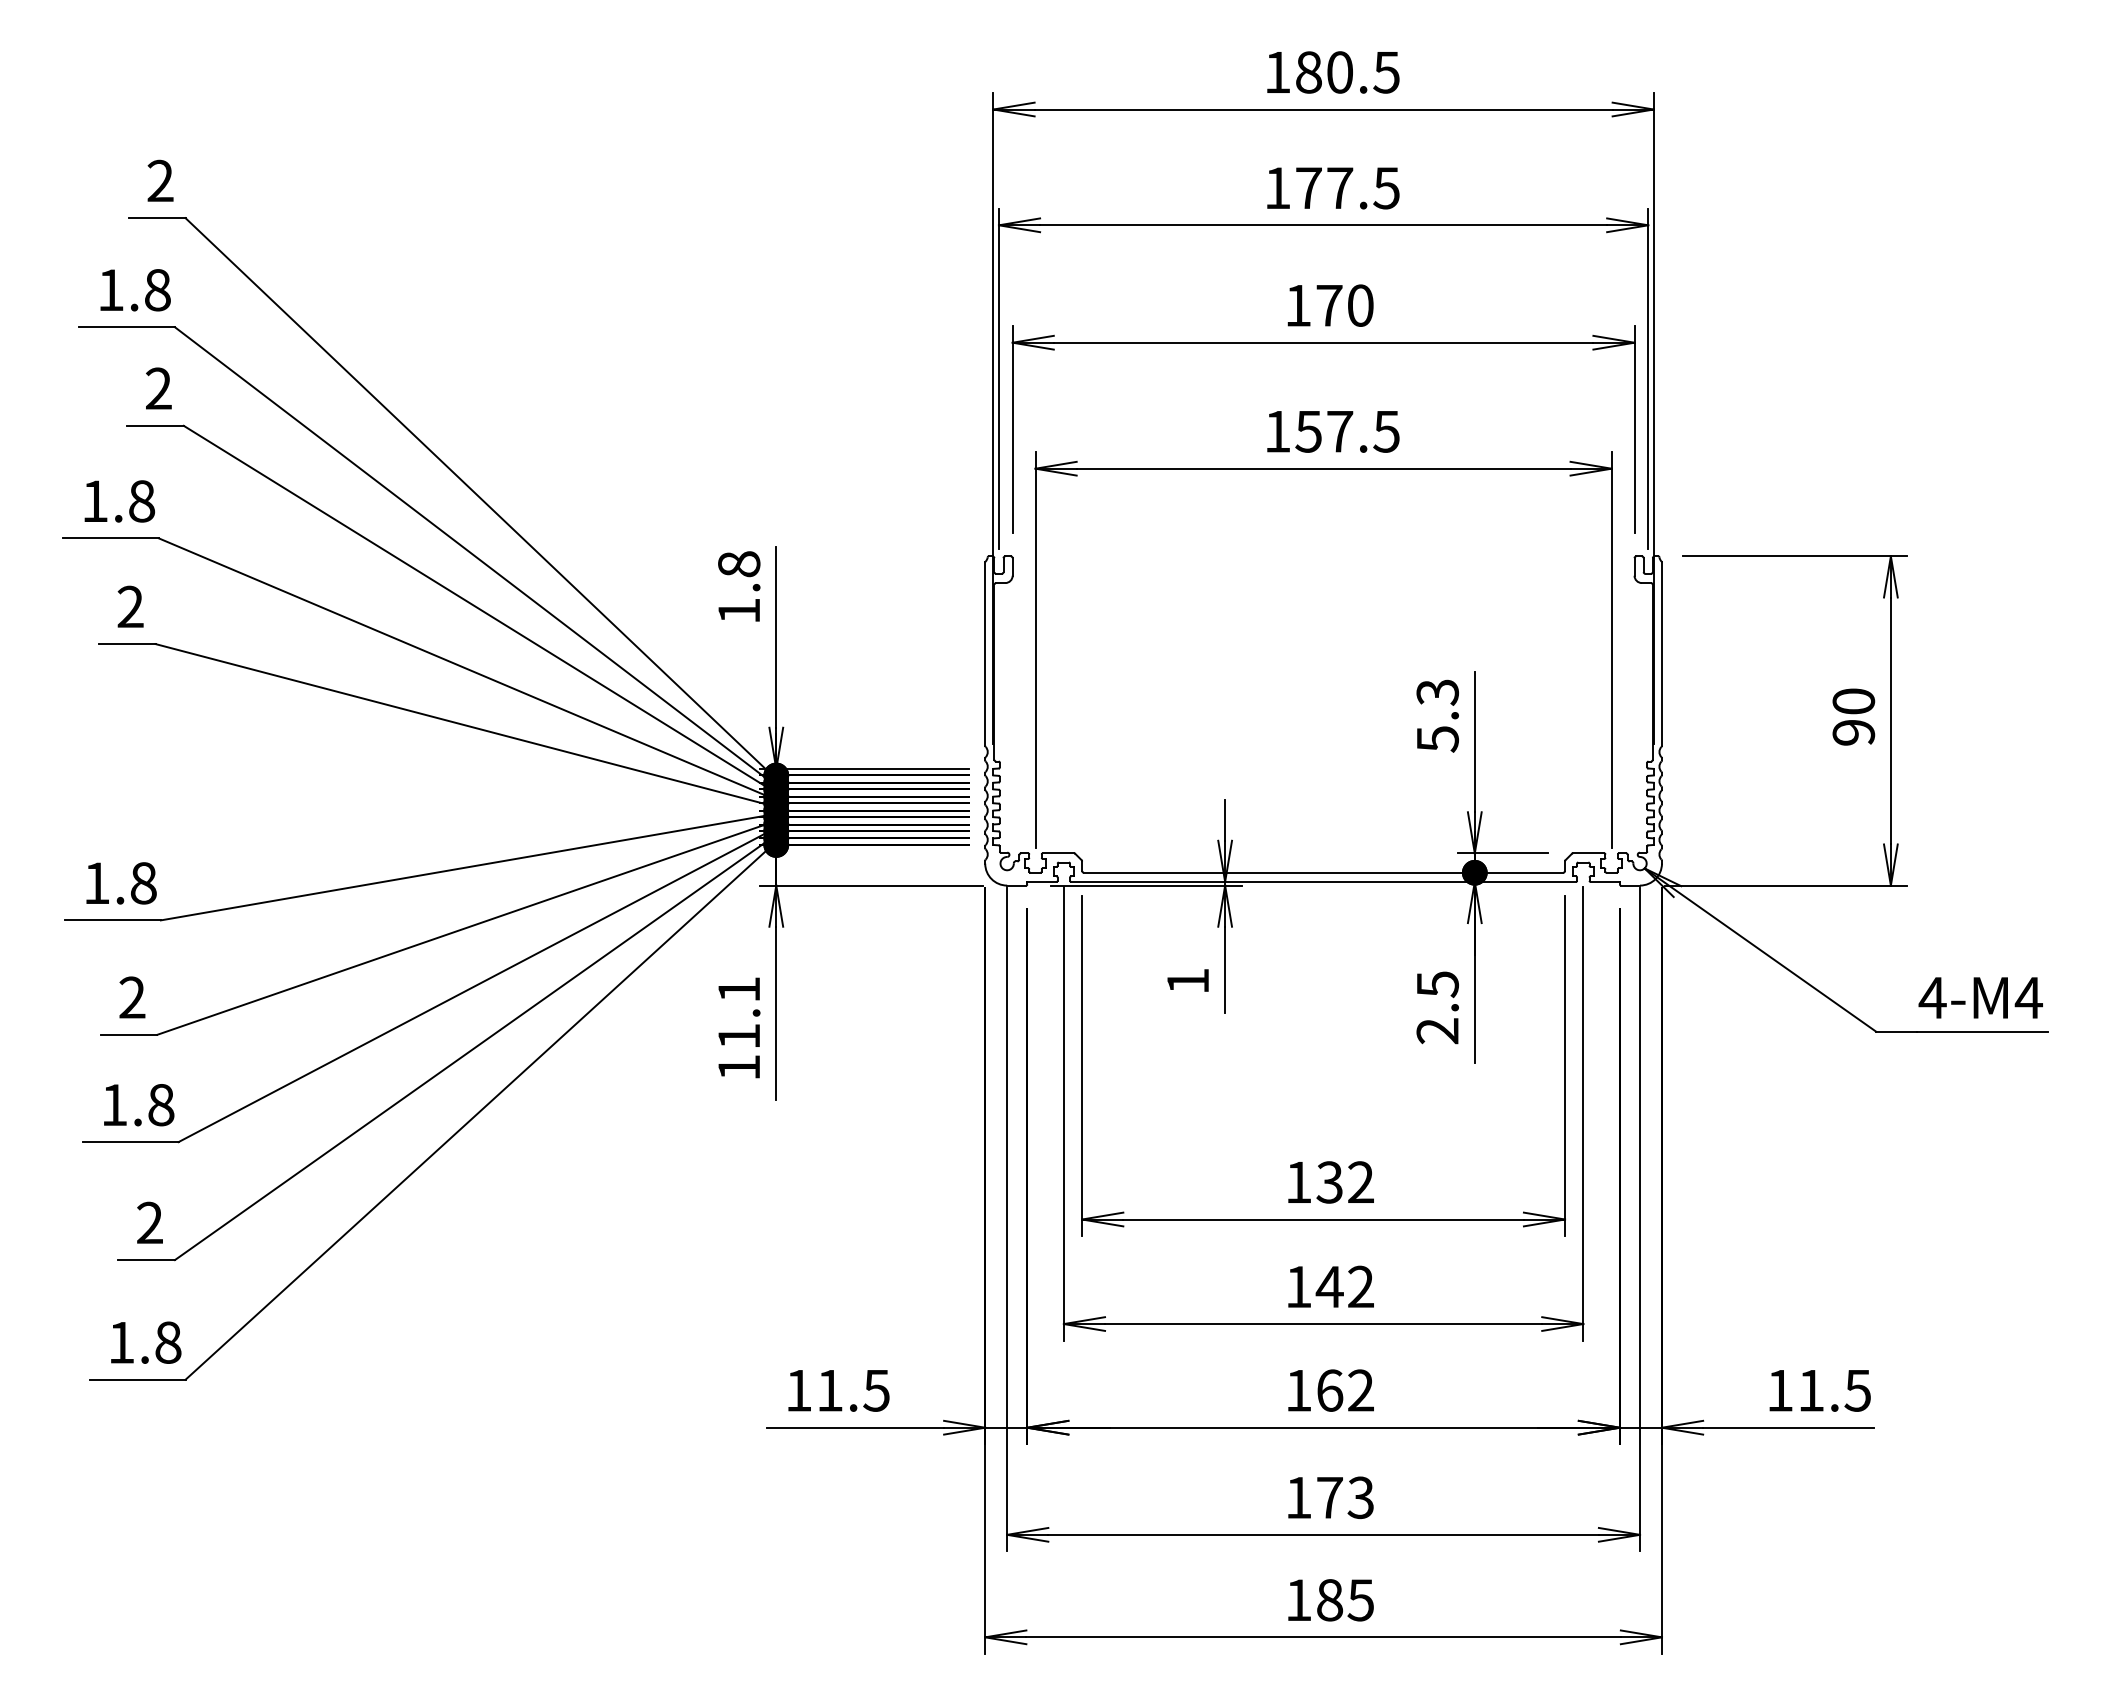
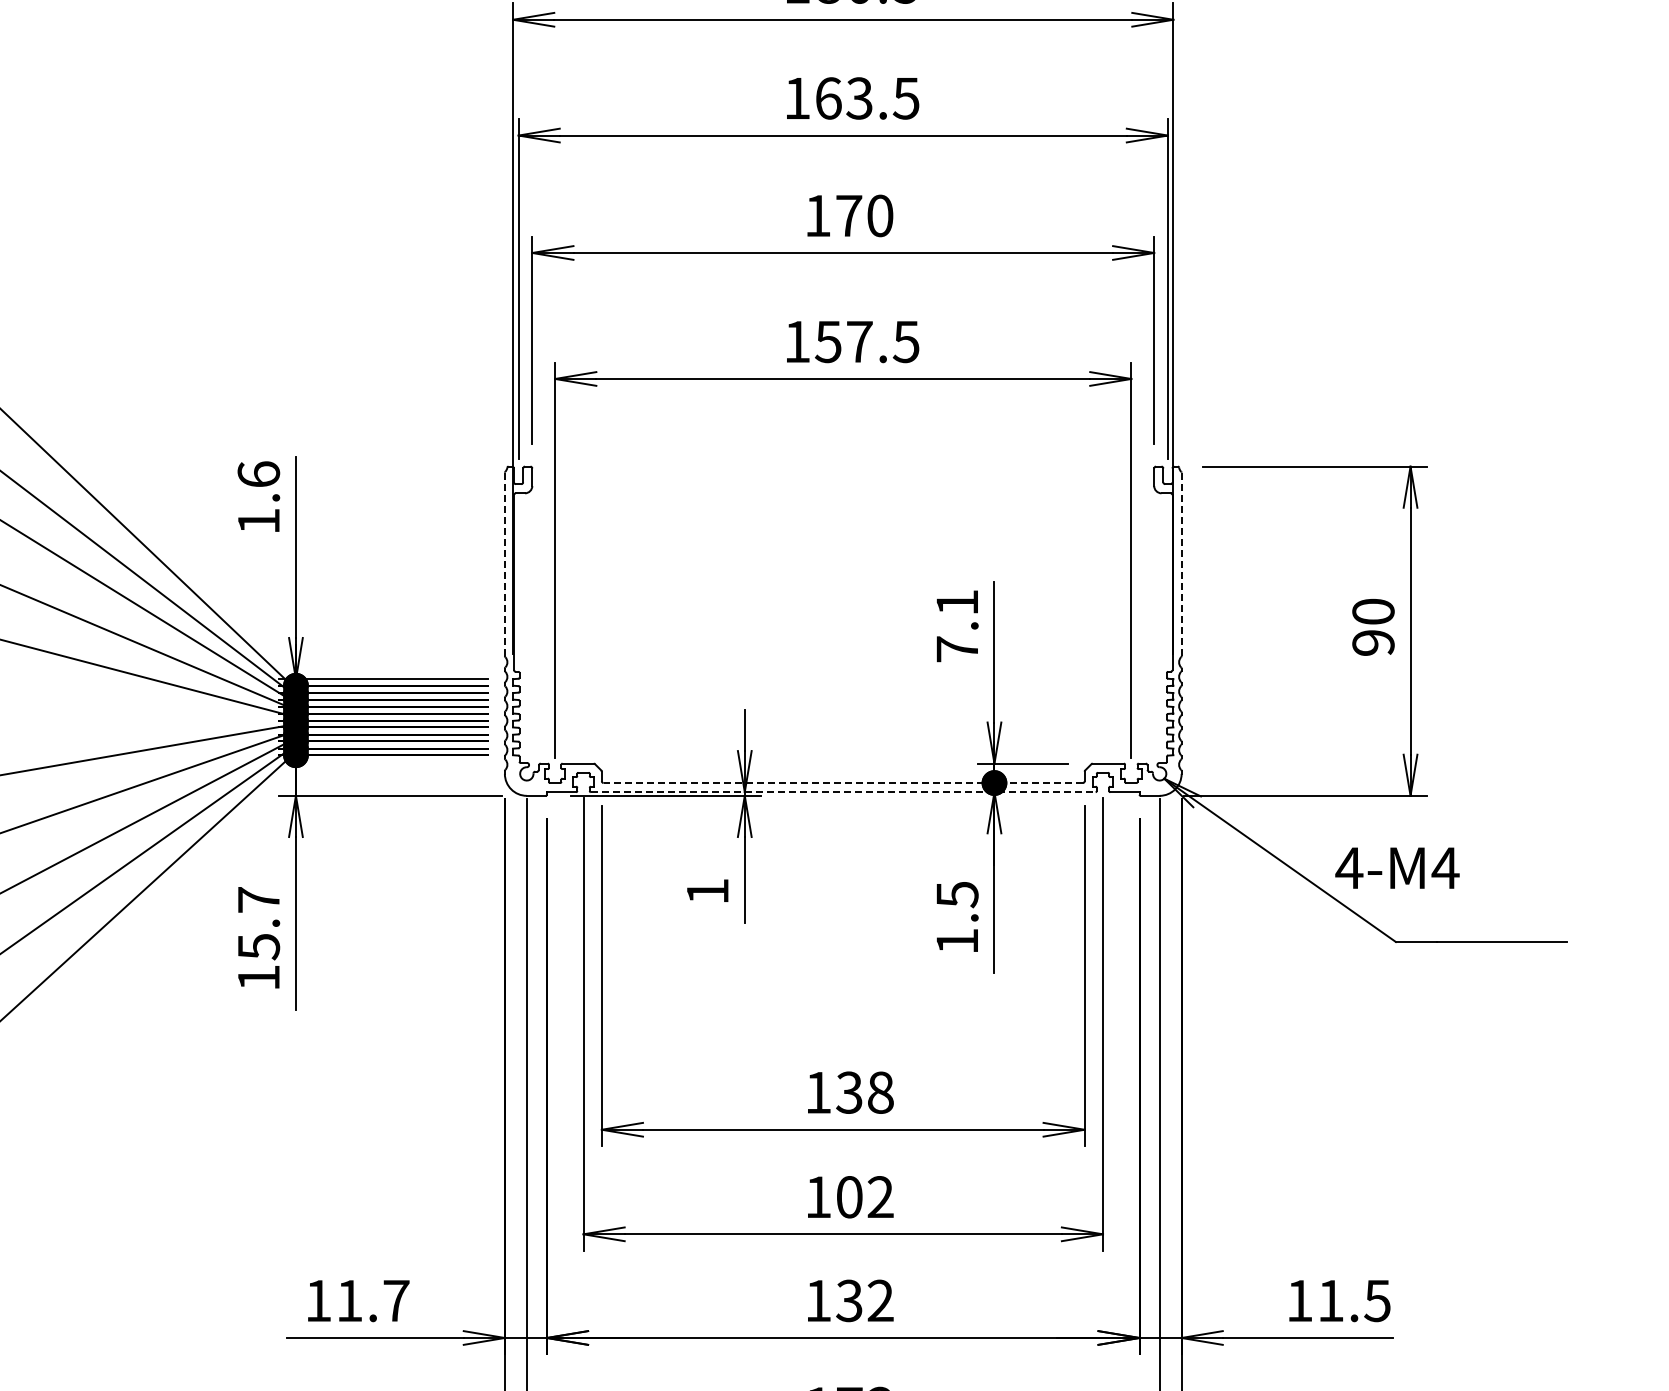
text: (1324, 188) -> (844, 98), 177.5 -> 163.5
text: (739, 564) -> (259, 474), 1.8 -> 1.6
line: (985, 654) -> (505, 564), solid -> dashed
line: (1661, 654) -> (1181, 564), solid -> dashed
text: (1437, 715) -> (957, 625), 5.3 -> 7.1
line: (1323, 872) -> (843, 782), solid -> dashed
line: (1324, 881) -> (844, 791), solid -> dashed
text: (1980, 997) -> (1397, 867), moved
text: (739, 1013) -> (259, 923), 11.1 -> 15.7
text: (1437, 1031) -> (957, 941), 2.5 -> 1.5
text: (1361, 1182) -> (881, 1092), 132 -> 138
text: (1329, 1286) -> (849, 1196), 142 -> 102
text: (876, 1390) -> (396, 1300), 11.5 -> 11.7
text: (1329, 1390) -> (849, 1300), 162 -> 132

